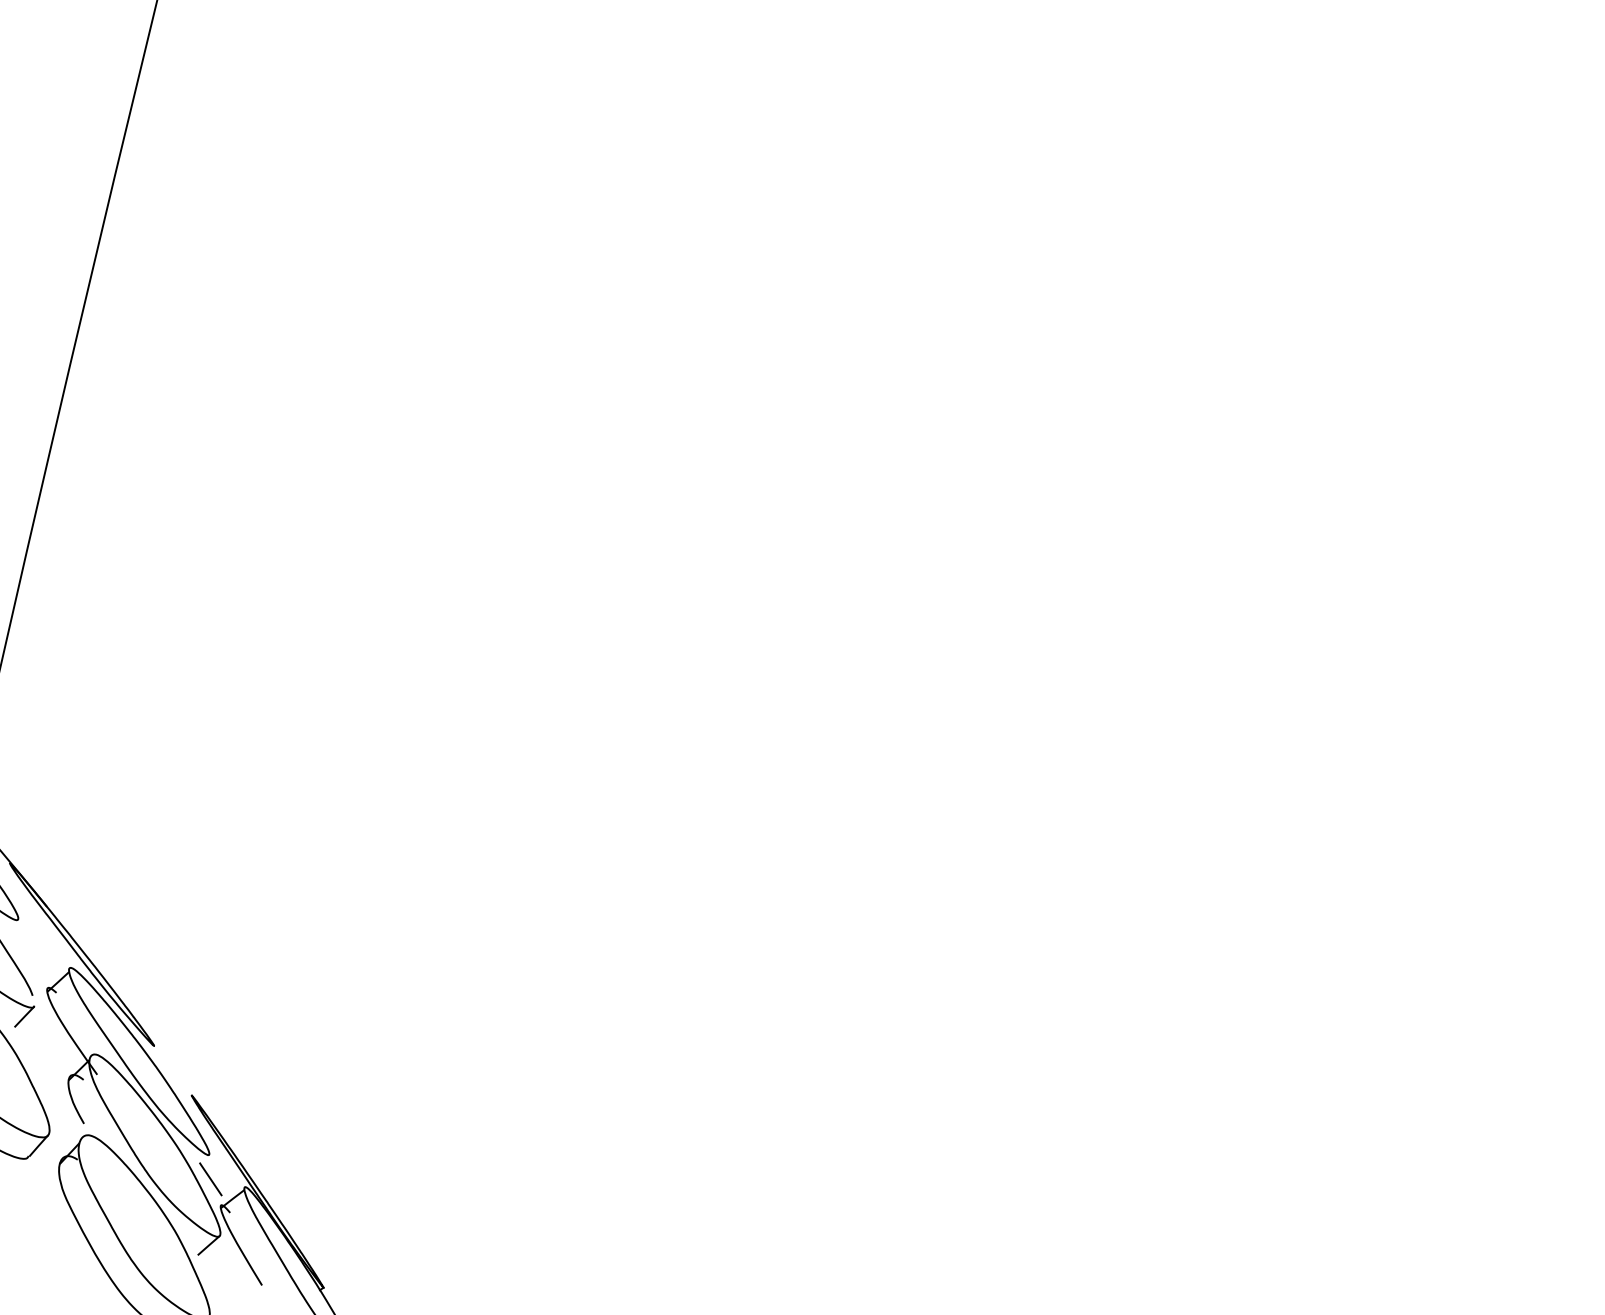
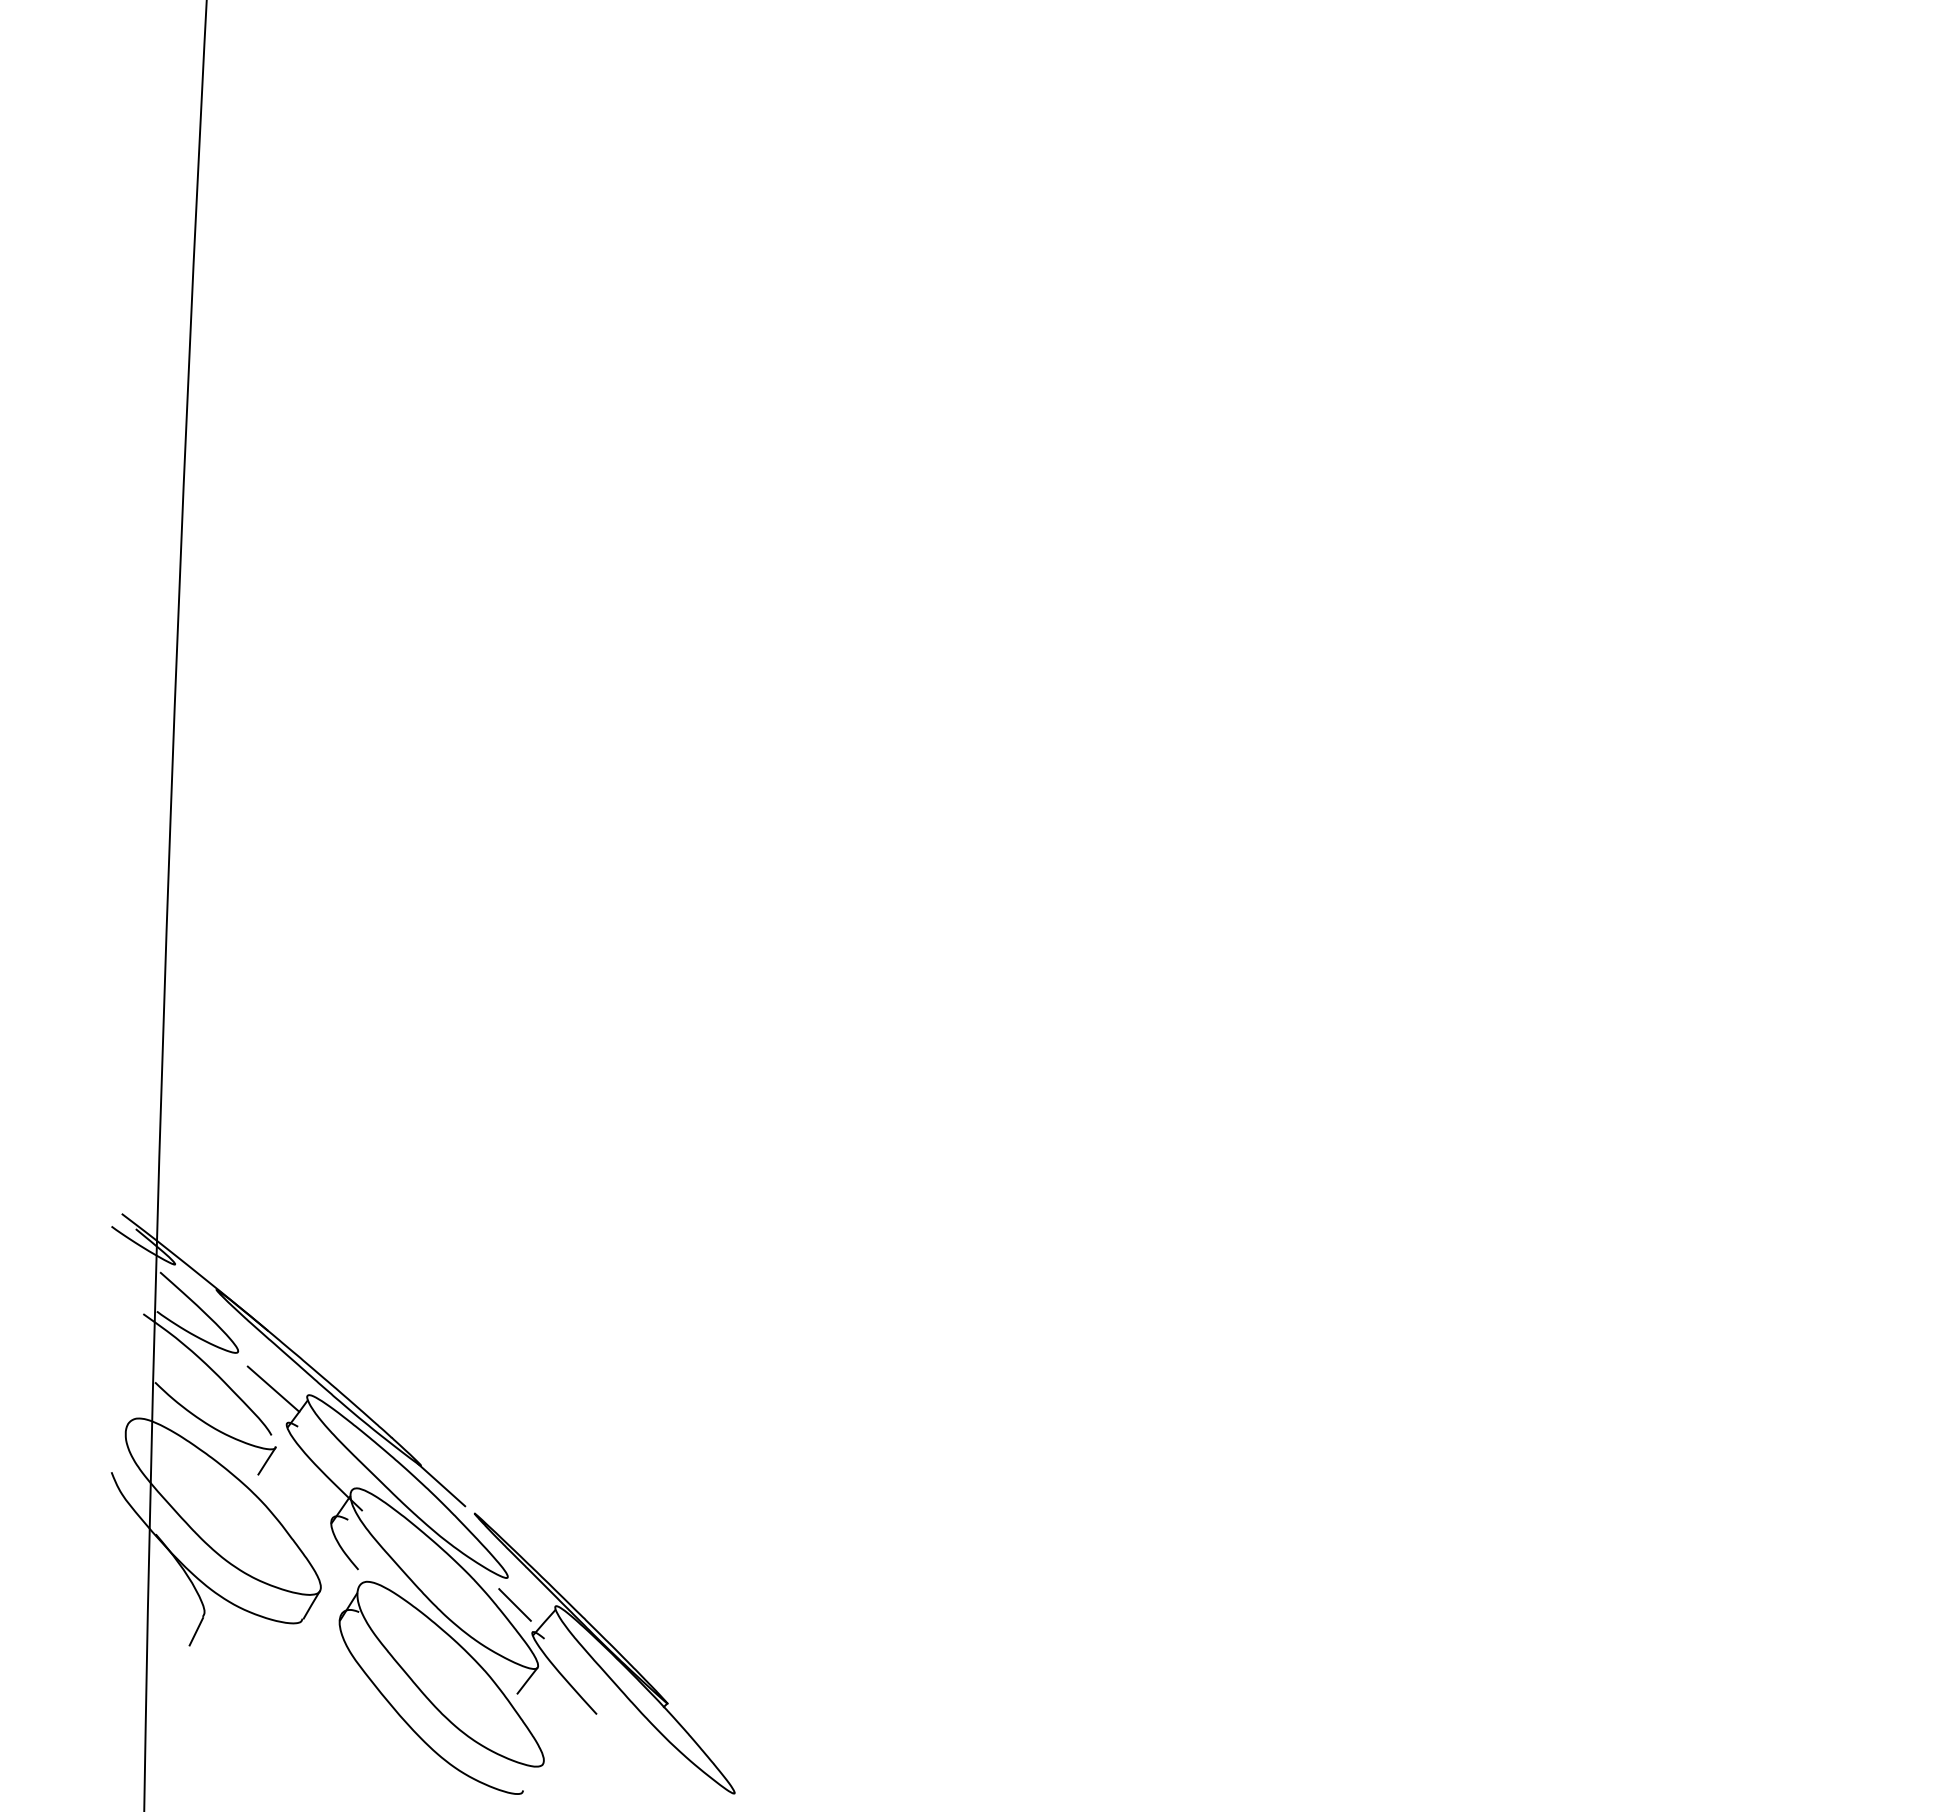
line: (42, 956) -> (273, 1388), added
line: (168, 1065) -> (441, 1484), added

